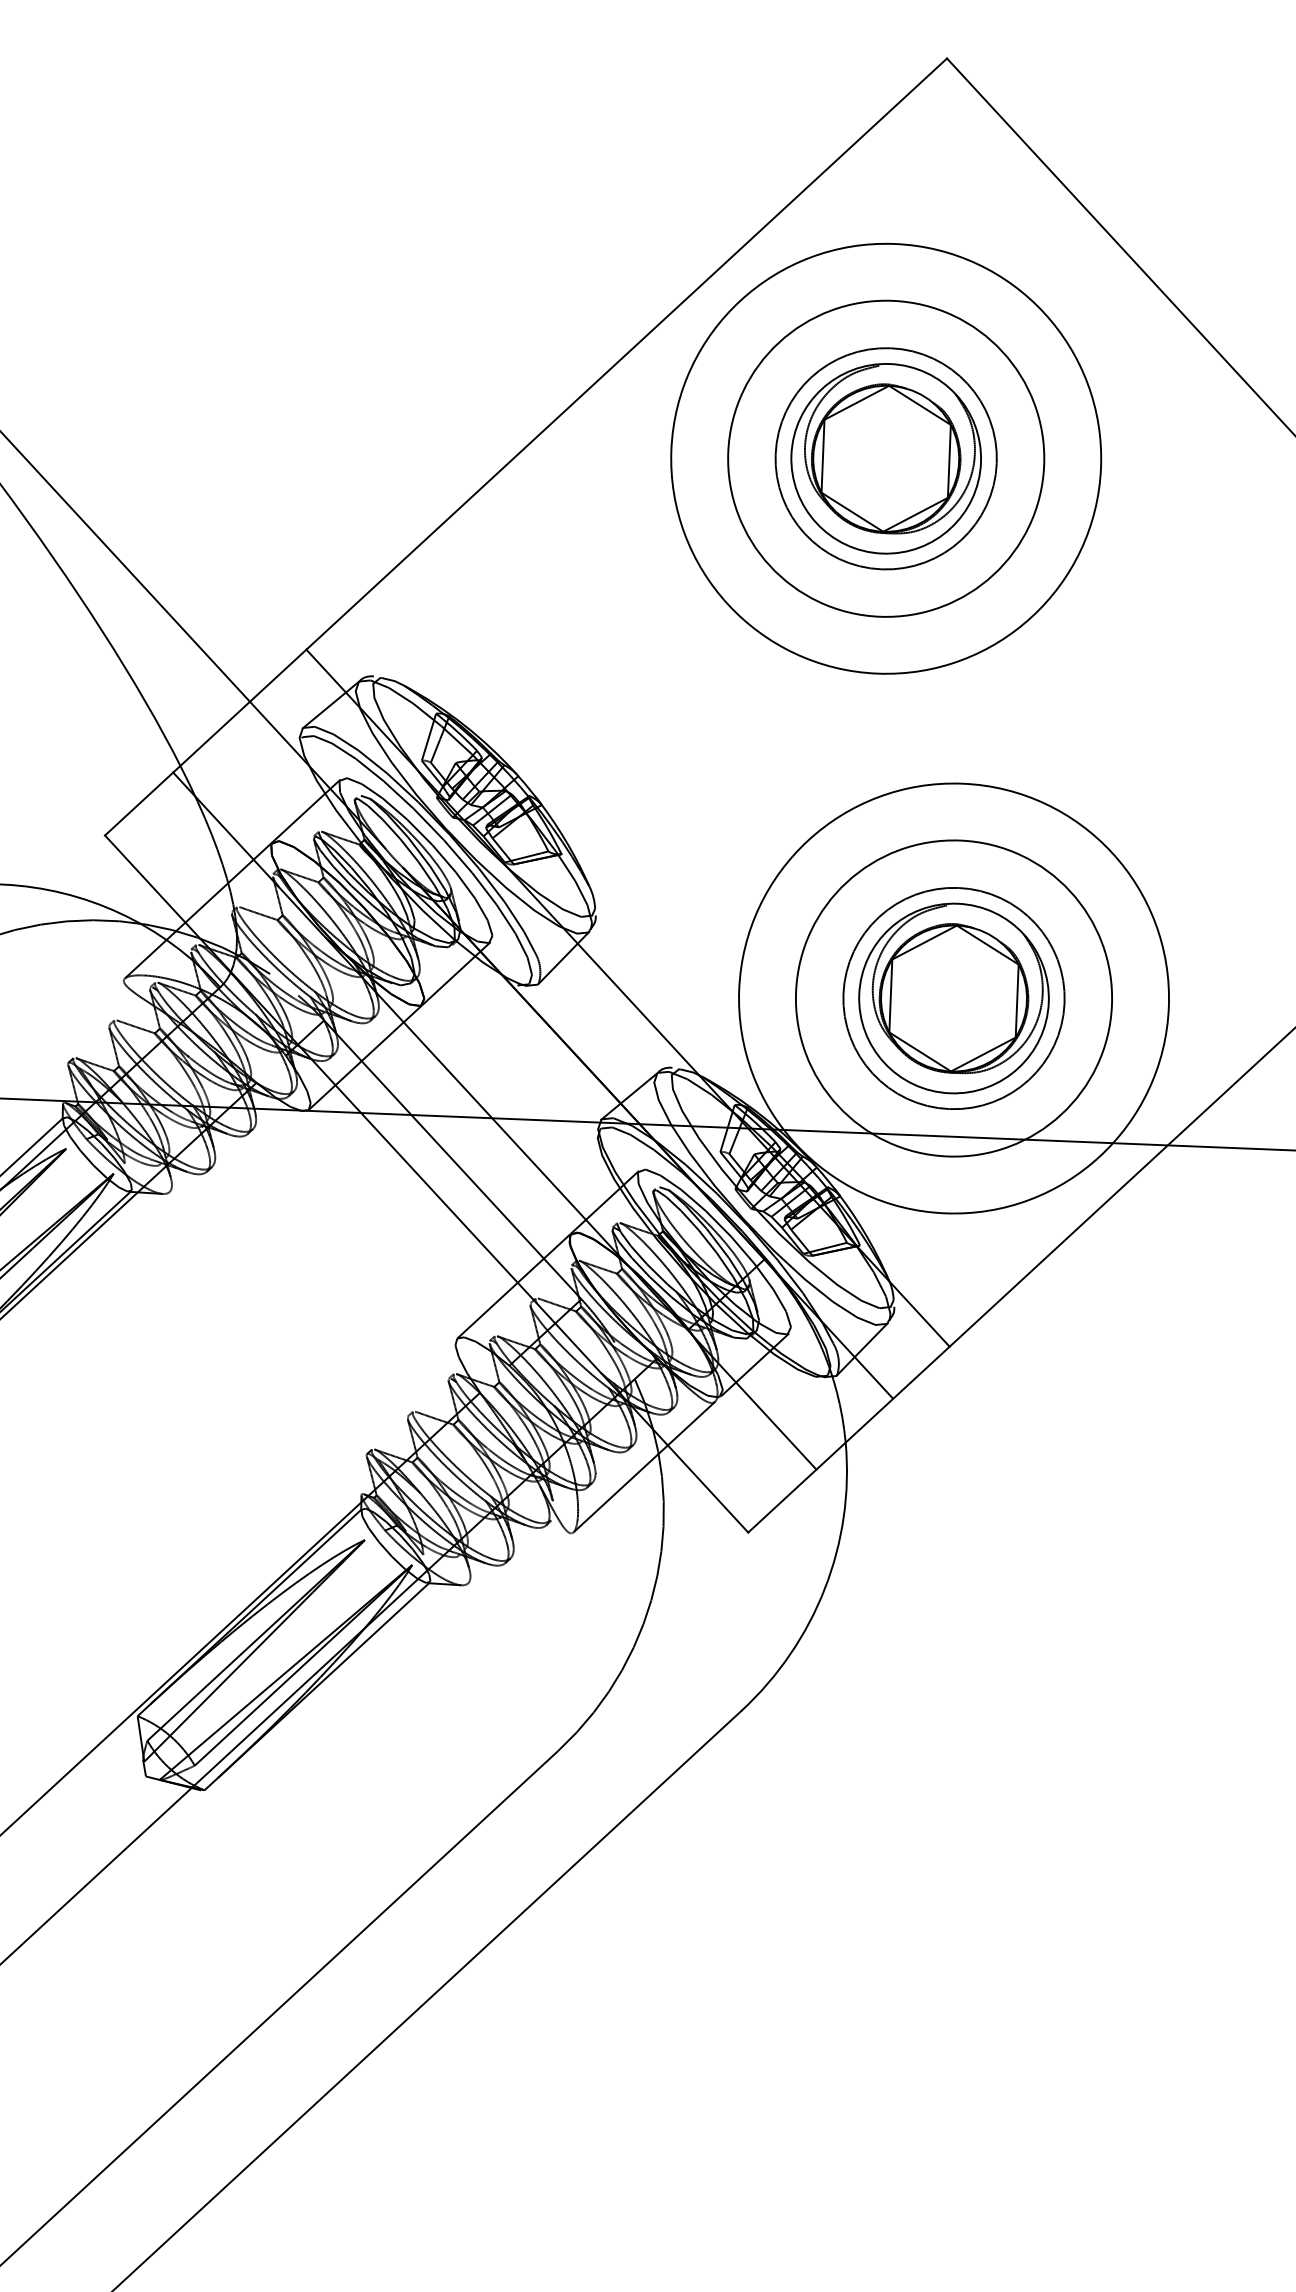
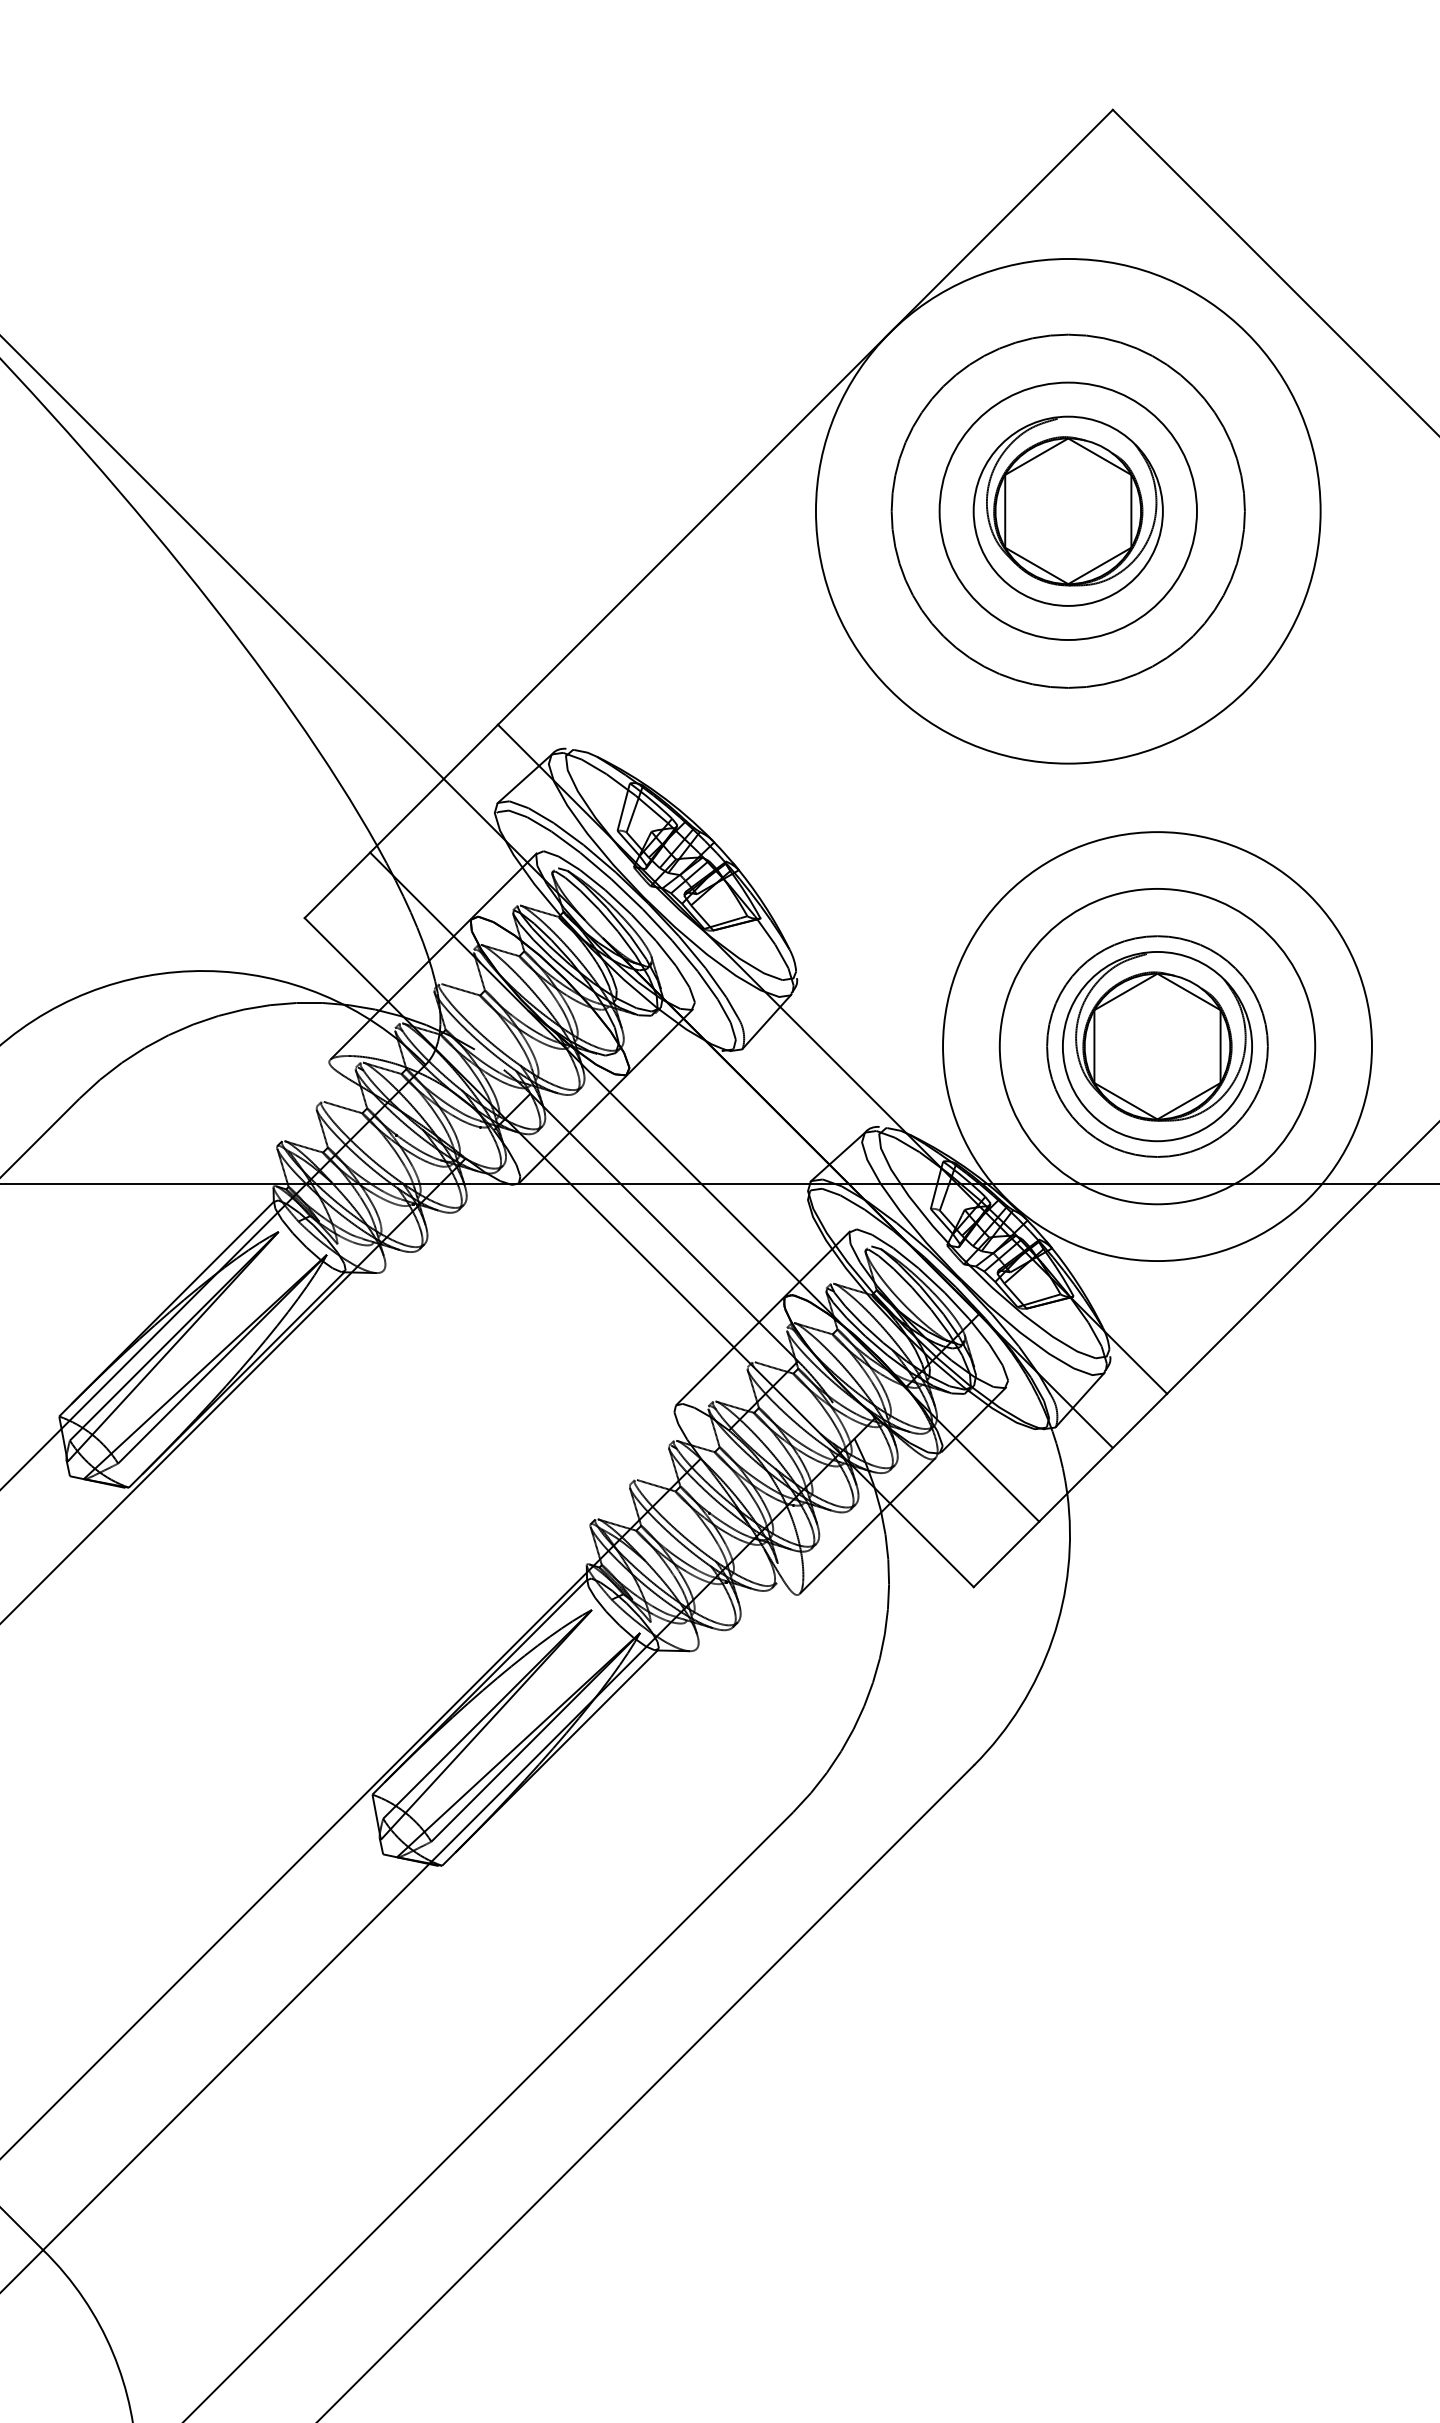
circle: (885, 457) -> (1067, 510), size x0.6
circle: (885, 457) -> (1067, 510), size x1.6
circle: (886, 459) -> (1068, 511), size x1.6

